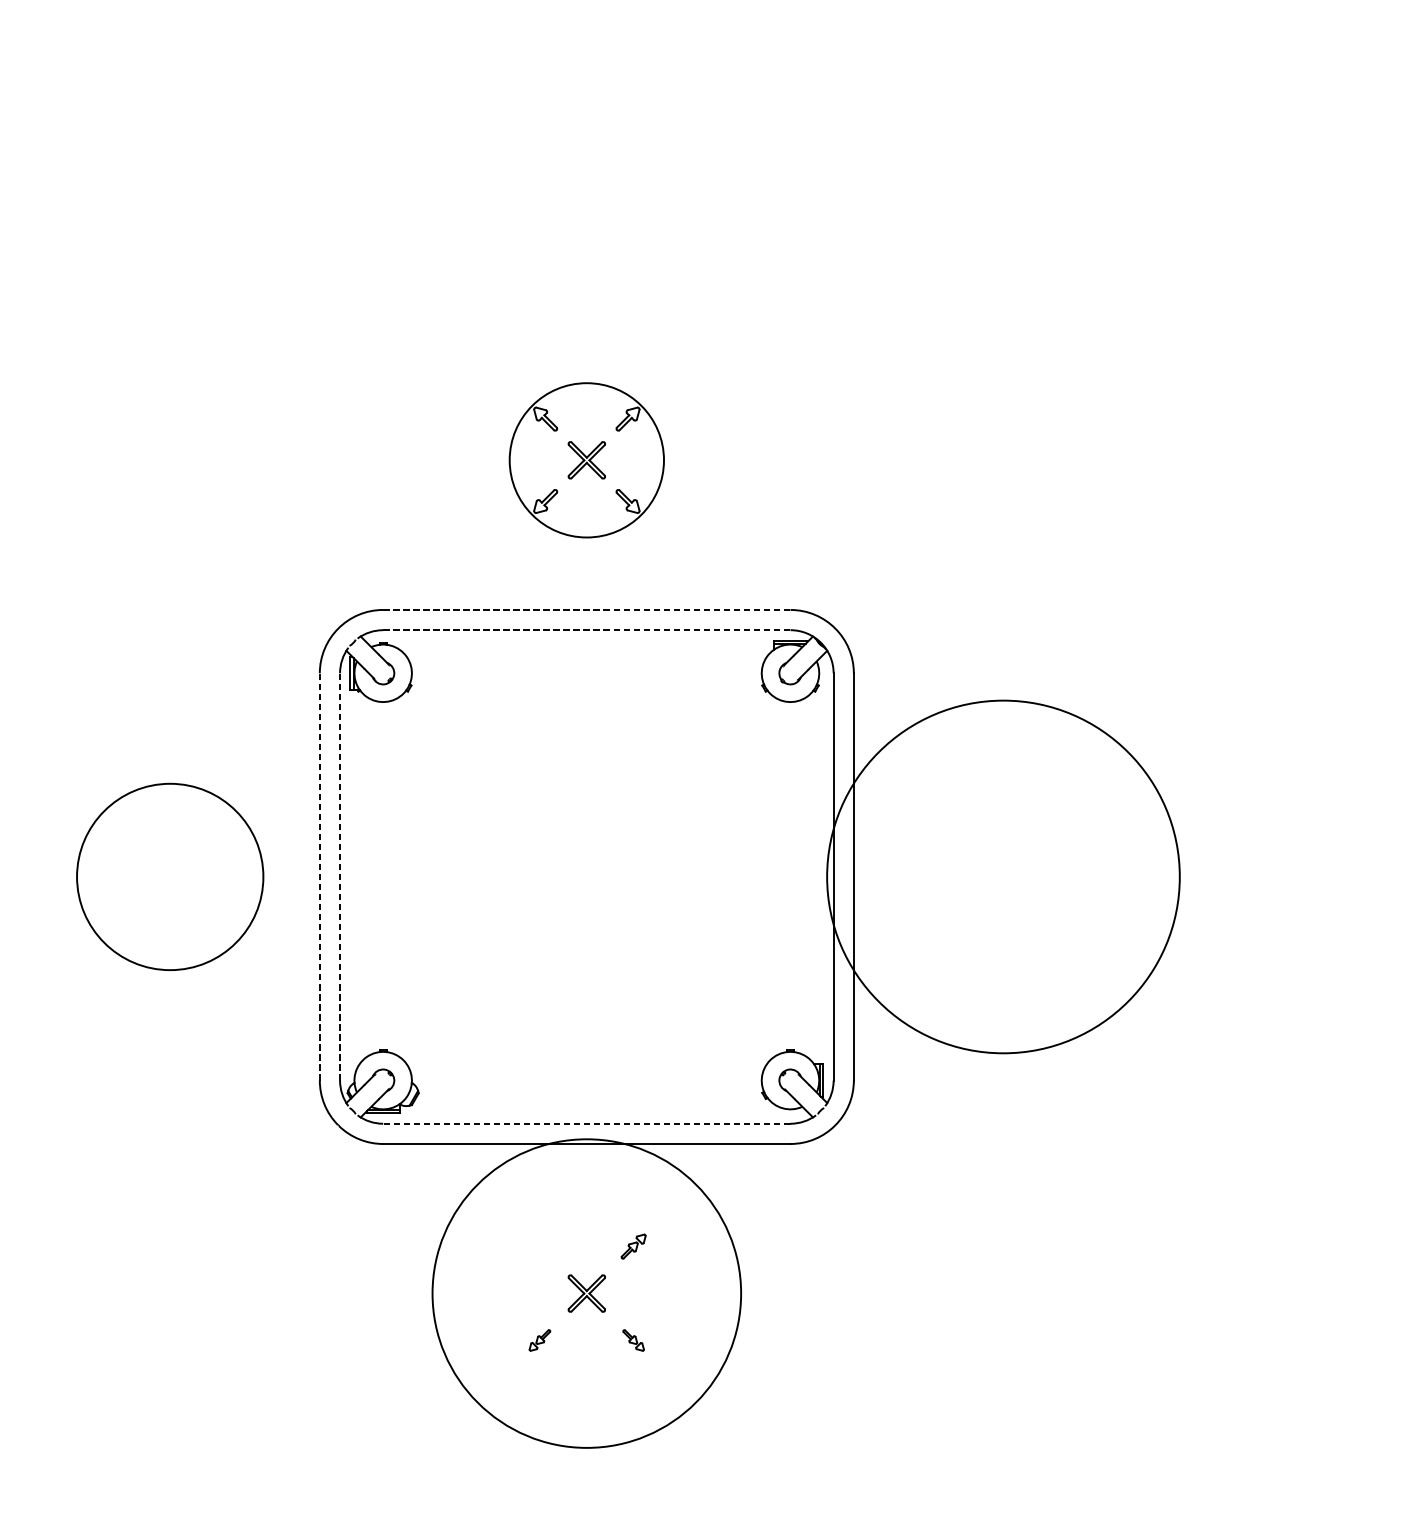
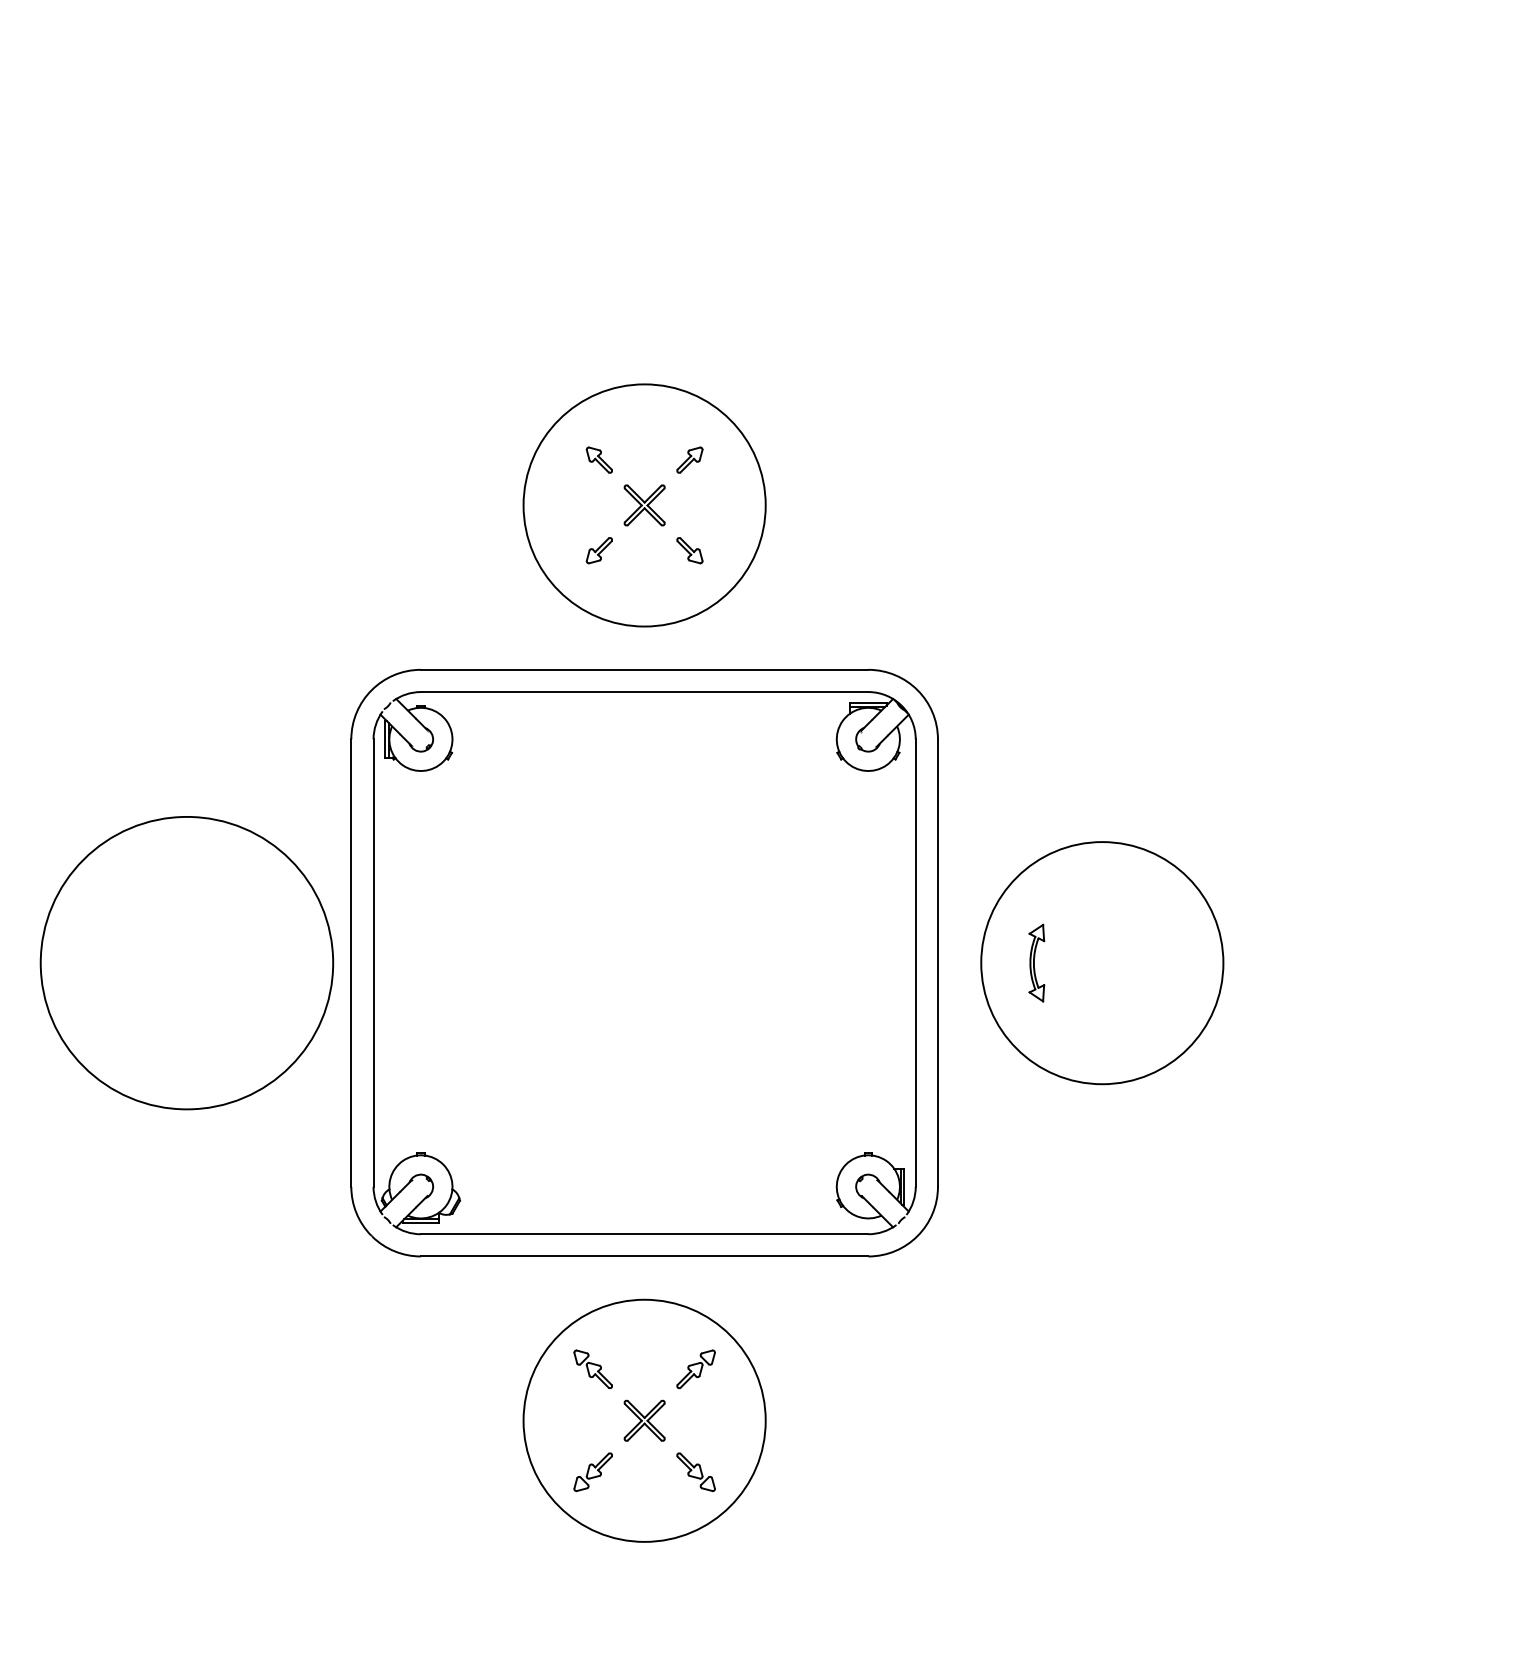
circle: (586, 460) -> (644, 505), size x1.43
line: (586, 609) -> (644, 669), dashed -> solid
line: (586, 630) -> (644, 692), dashed -> solid
circle: (169, 876) -> (186, 962), size x1.43
part: (943, 876) -> (1036, 962), added
line: (319, 877) -> (351, 963), dashed -> solid
line: (340, 877) -> (373, 963), dashed -> solid
circle: (1003, 877) -> (1102, 963), size x0.62
line: (586, 1123) -> (644, 1234), dashed -> solid
part: (539, 1245) -> (592, 1368), added
part: (633, 1245) -> (695, 1368), size x1.43
circle: (586, 1293) -> (644, 1420), size x0.71
part: (539, 1340) -> (592, 1472), size x1.67
part: (633, 1340) -> (695, 1472), size x1.67

